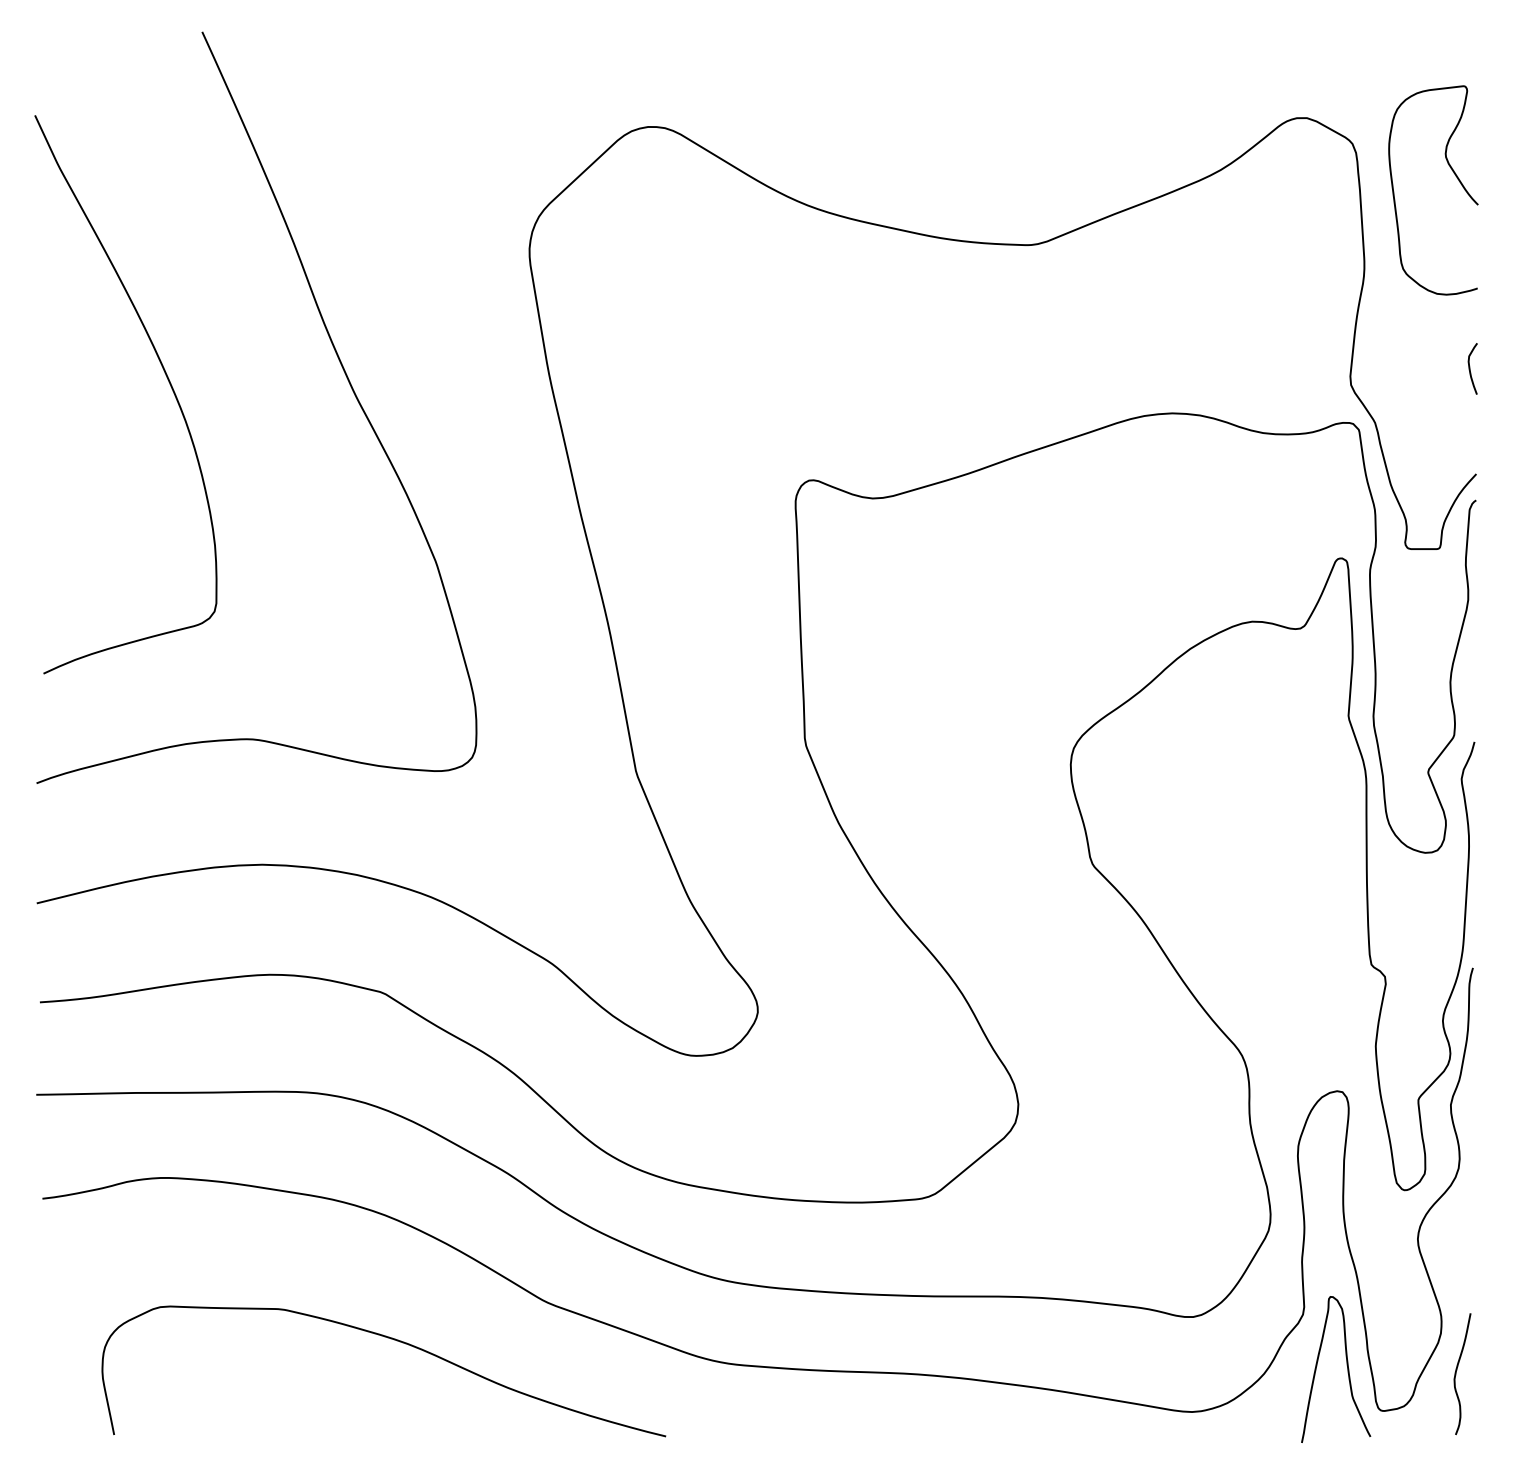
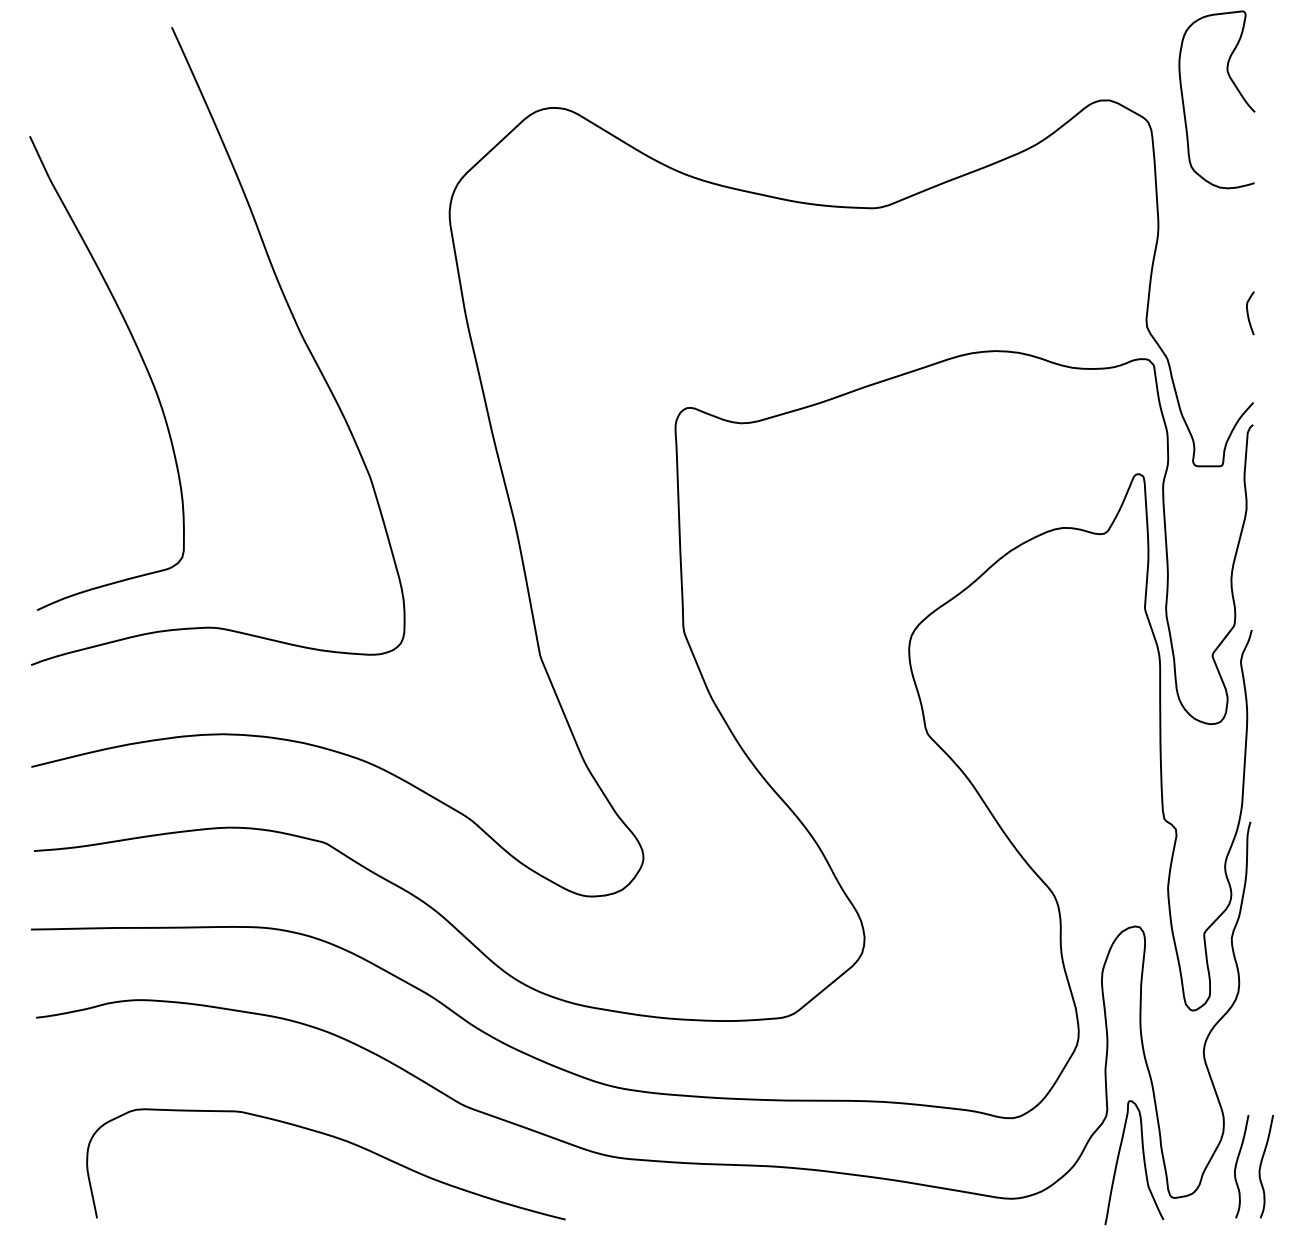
curve: (1455, 176) -> (1235, 88), moved
curve: (165, 375) -> (140, 357), moved
curve: (1485, 1374) -> (1261, 1166), added

